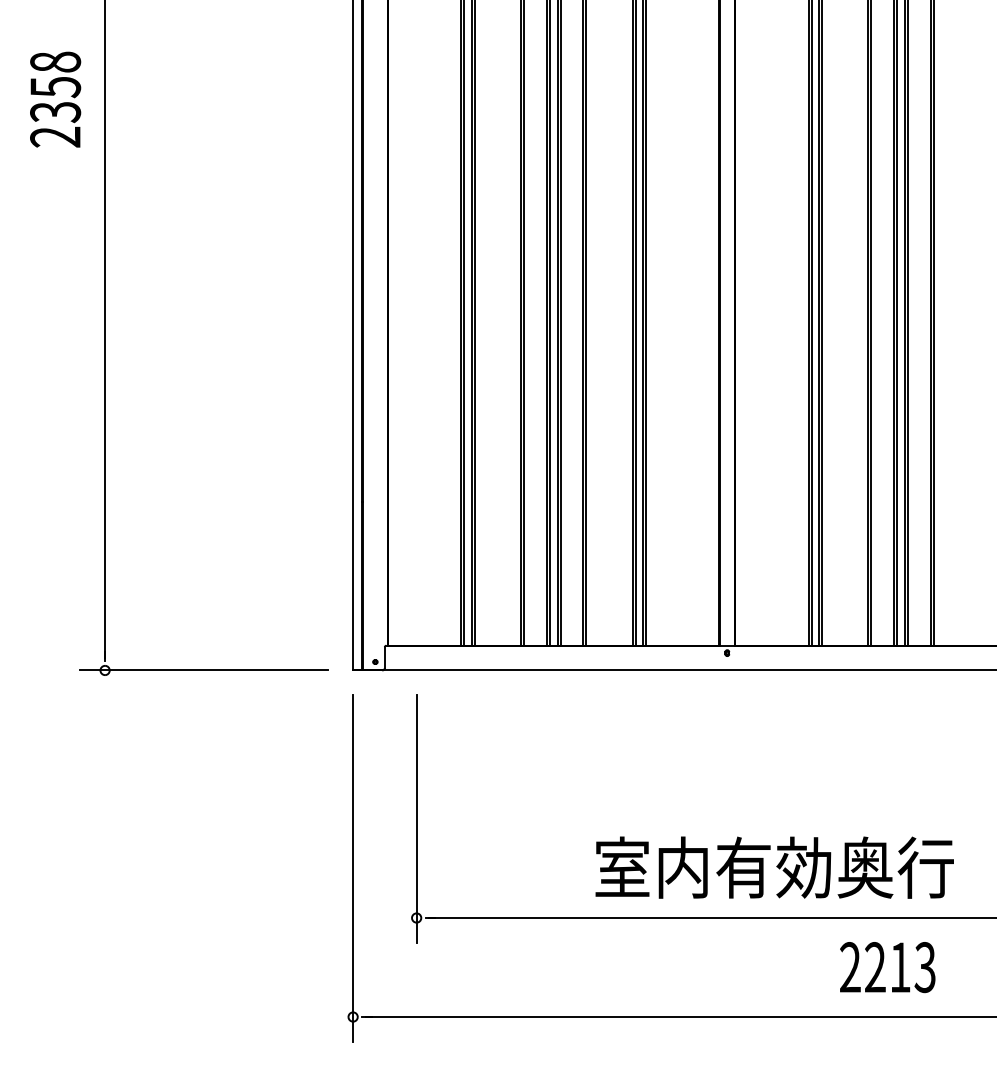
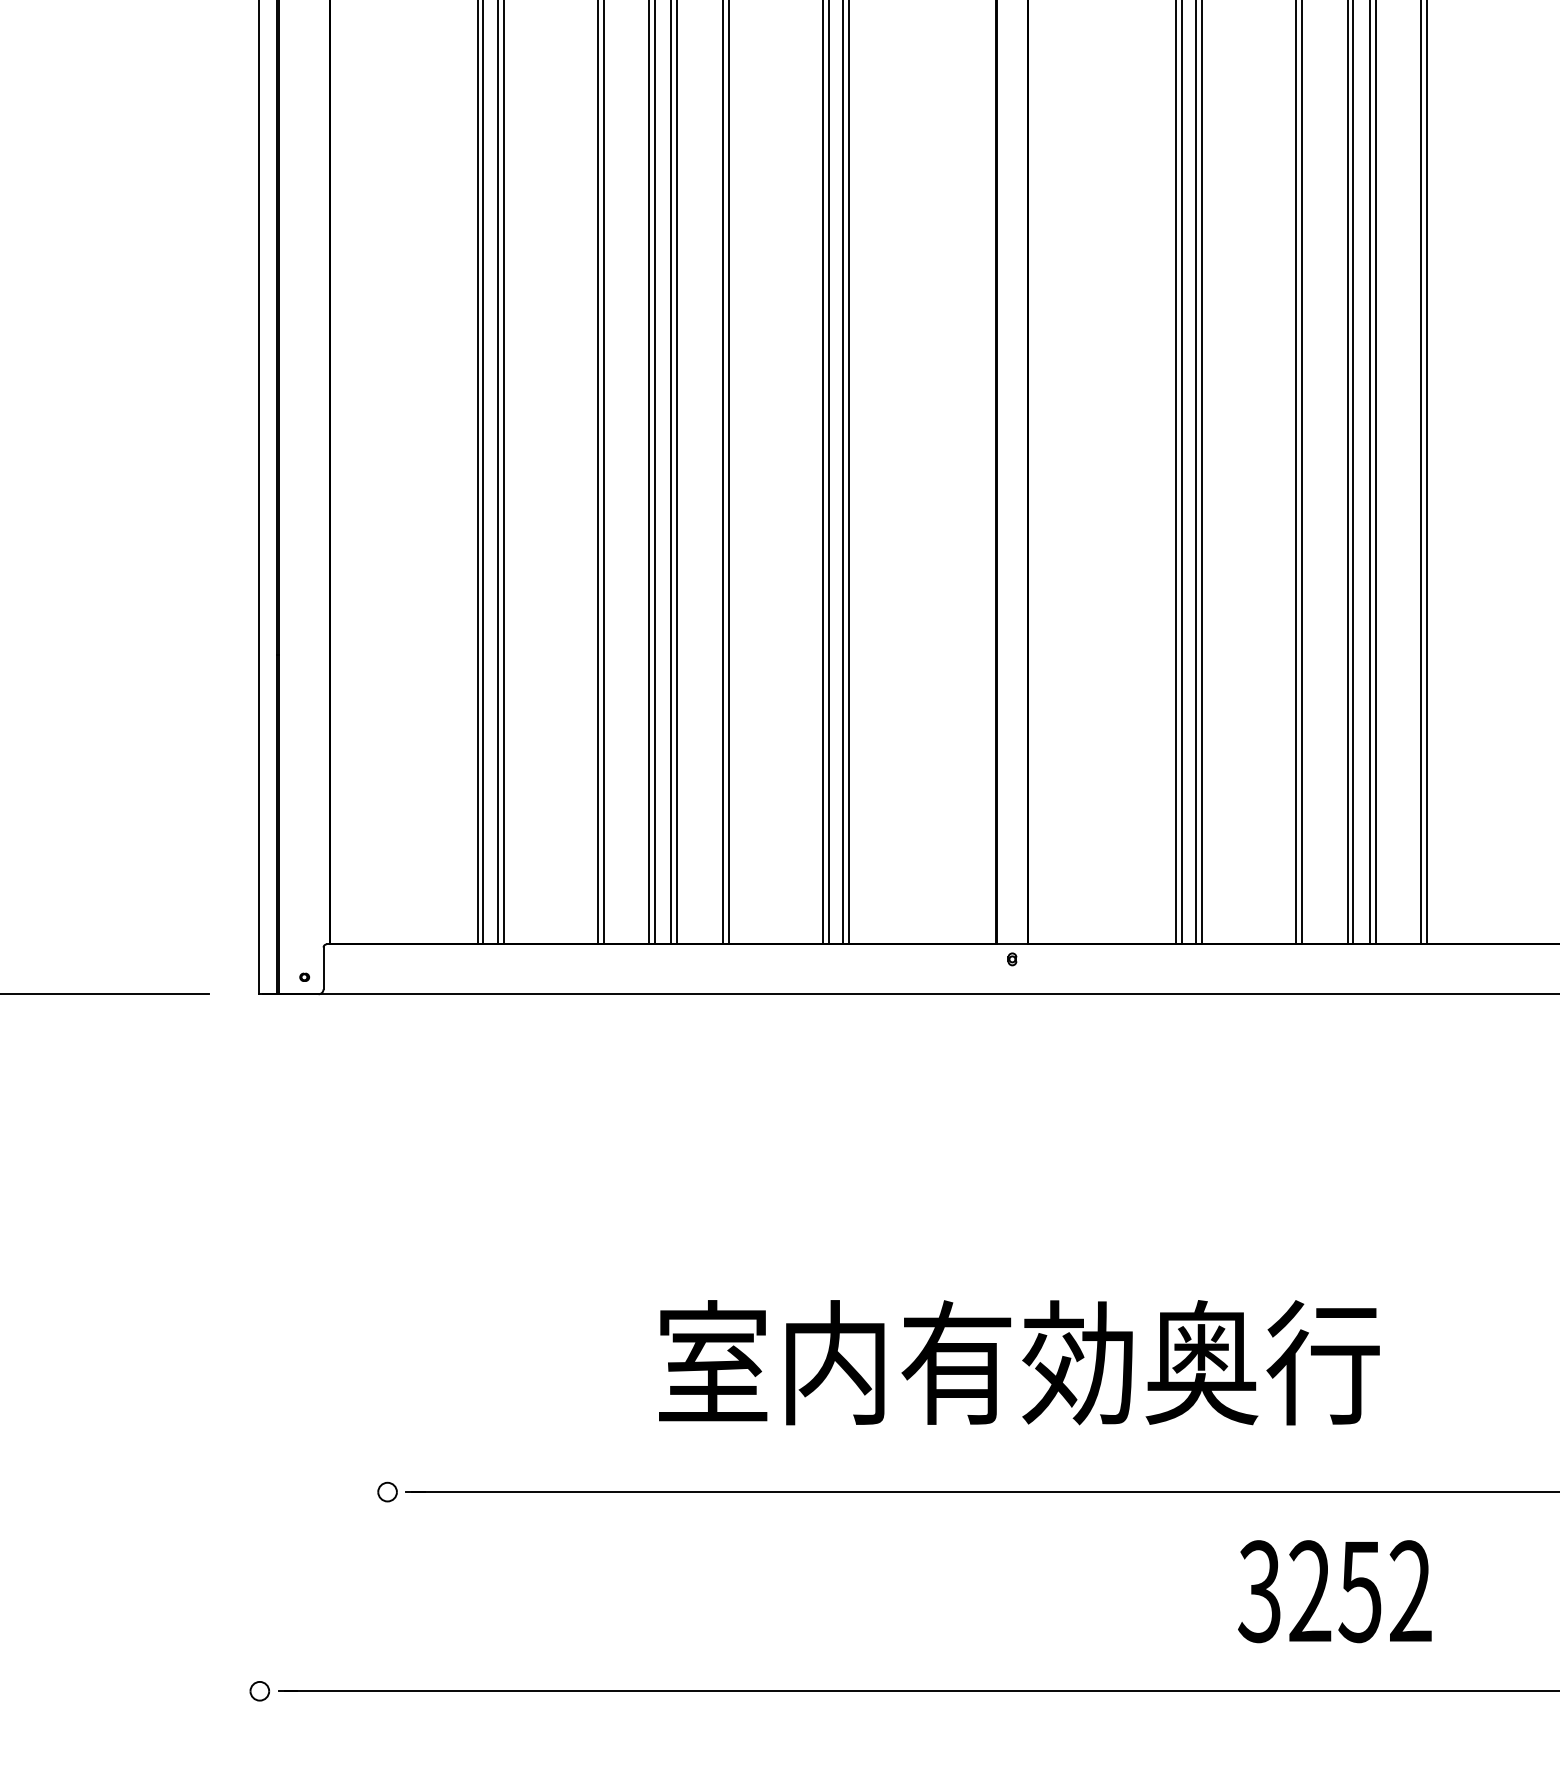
line: (416, 818) -> (387, 1291), removed
text: (774, 867) -> (1018, 1362), moved
line: (353, 868) -> (260, 1392), removed
text: (887, 967) -> (1334, 1591), 2213 -> 3252

